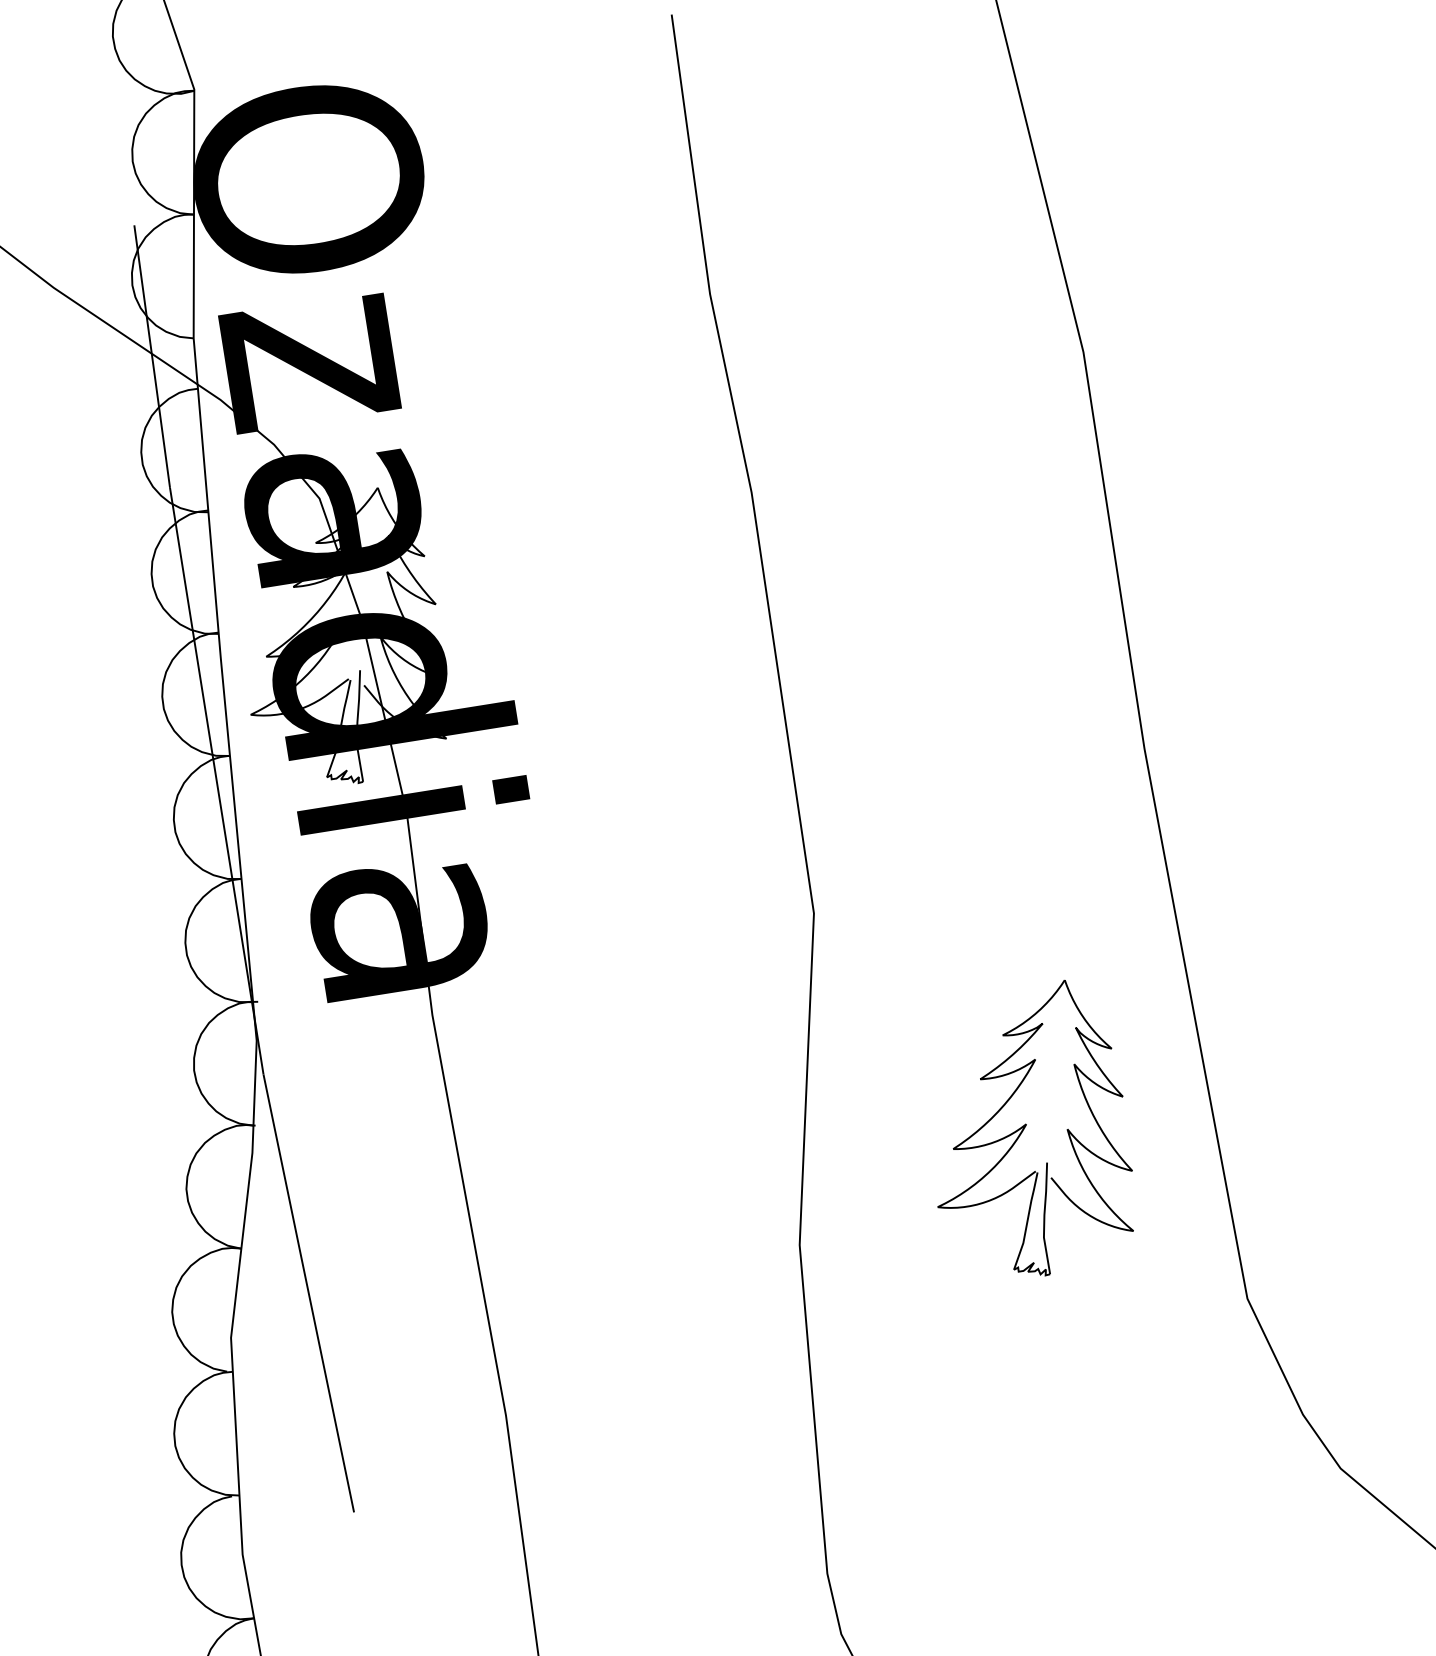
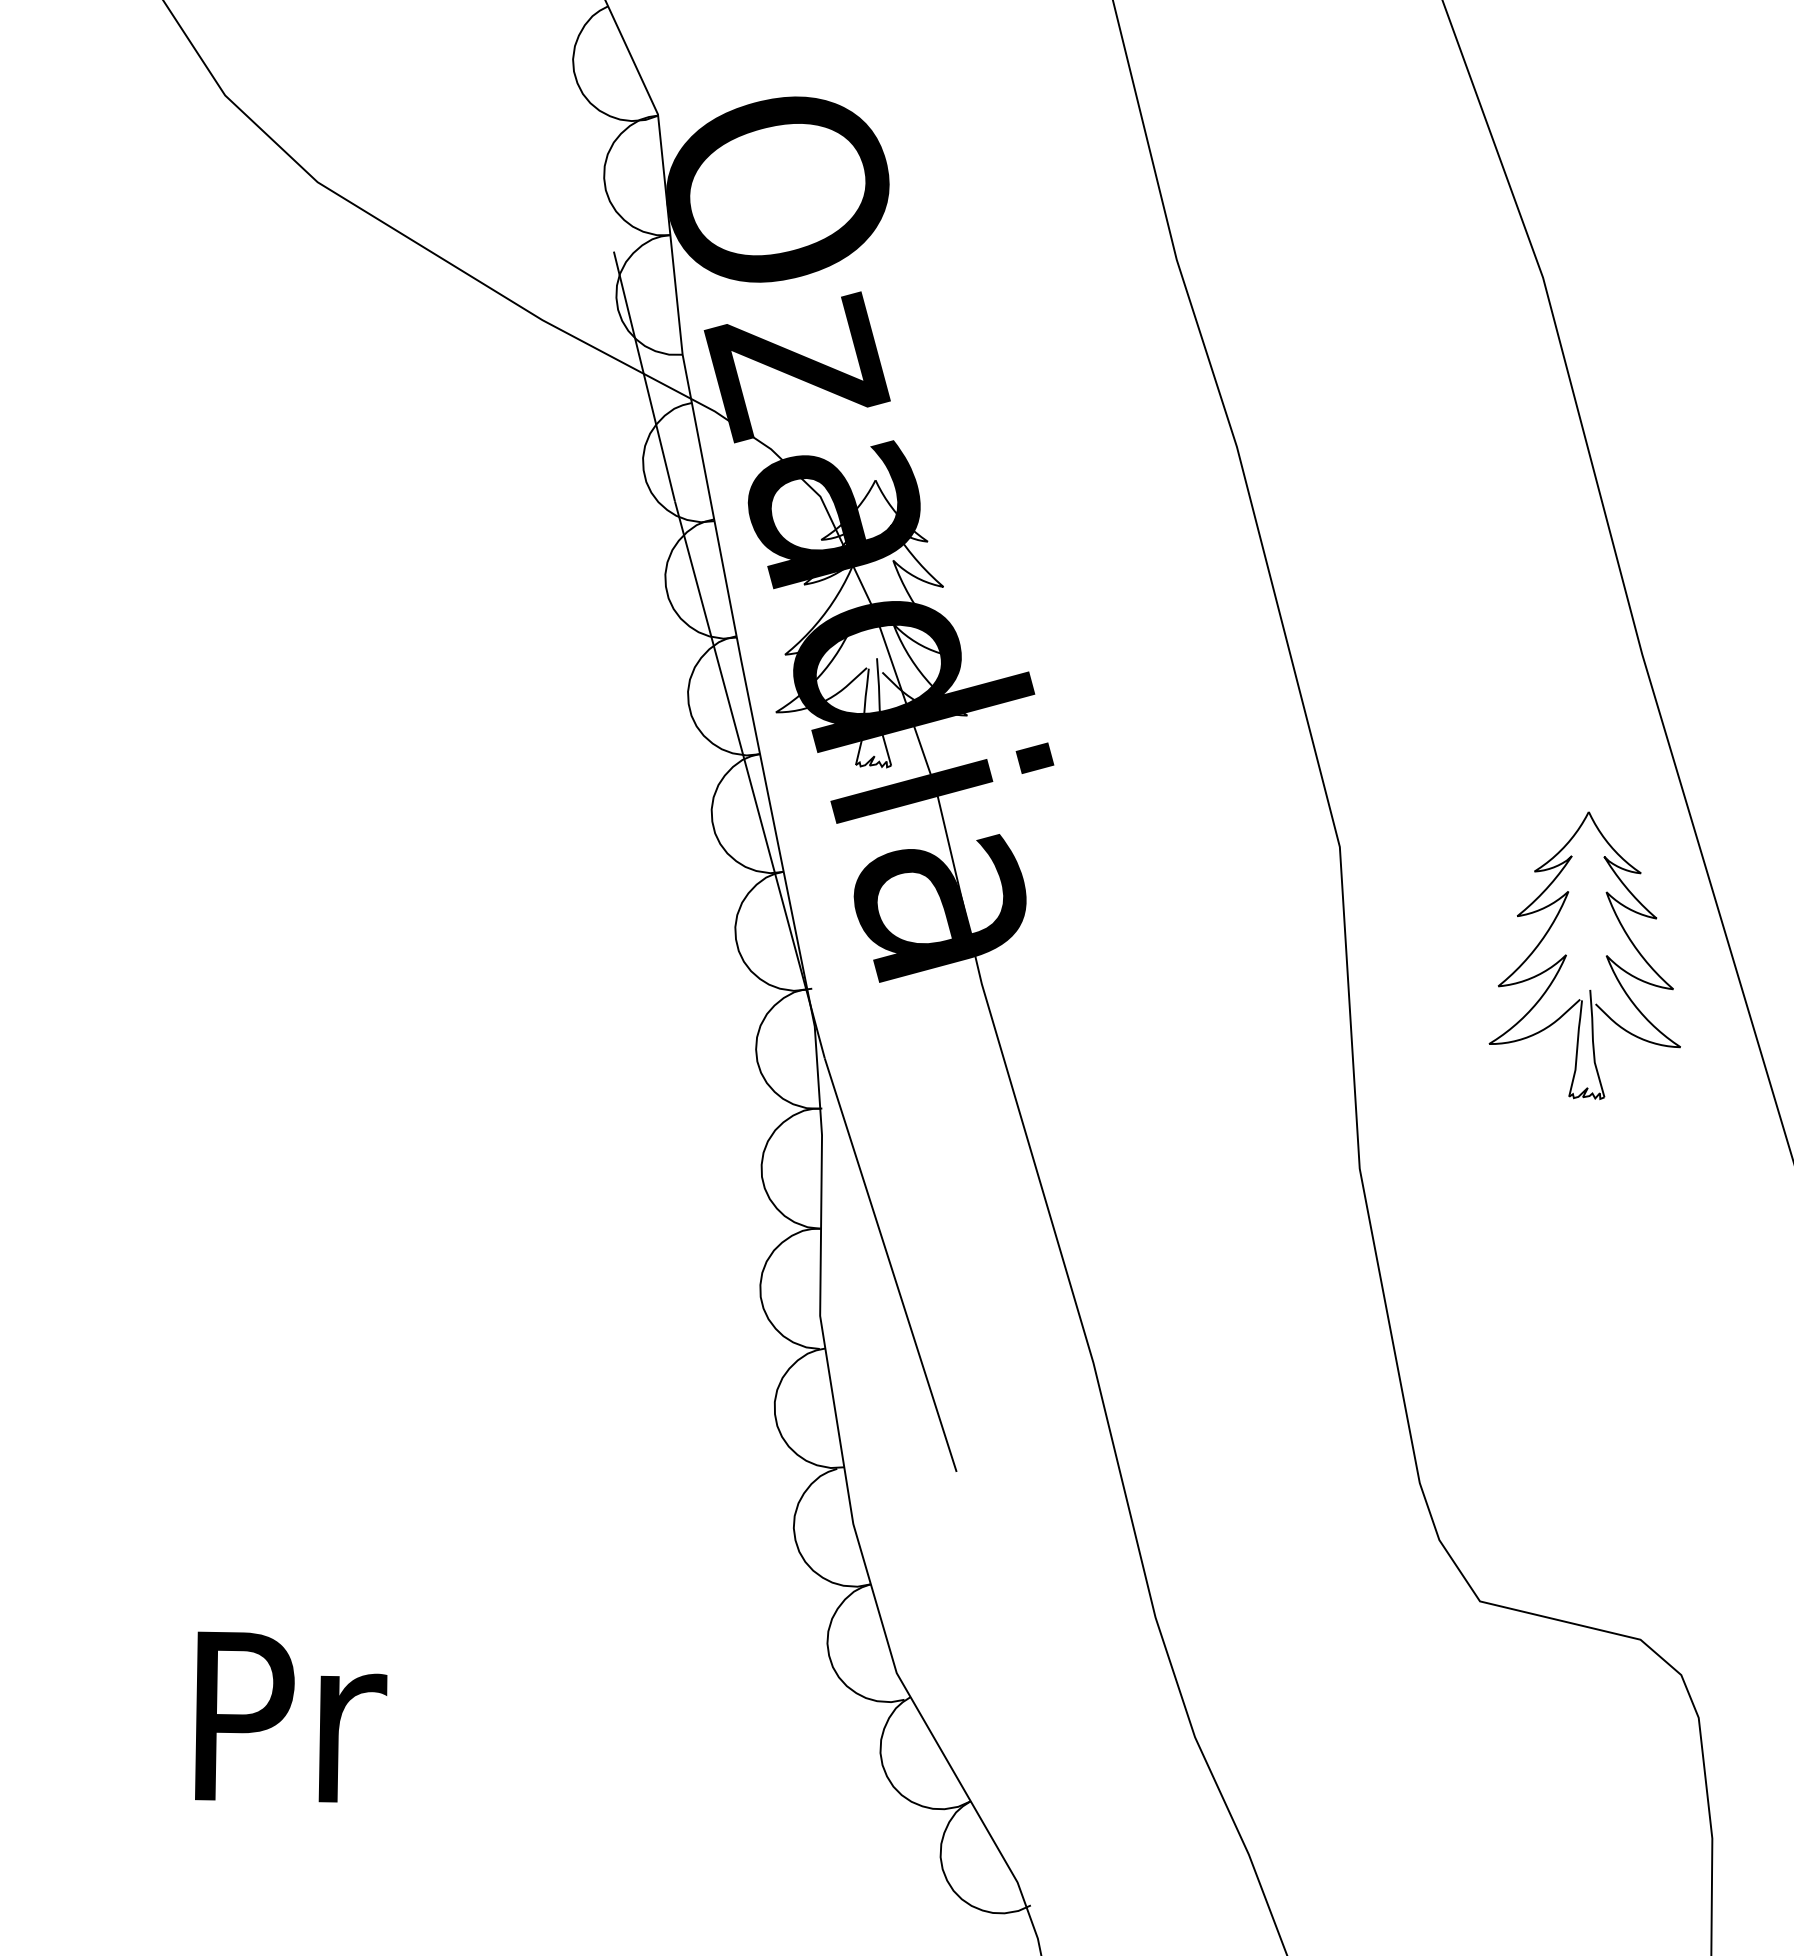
part: (1026, 1124) -> (1566, 955), moved

